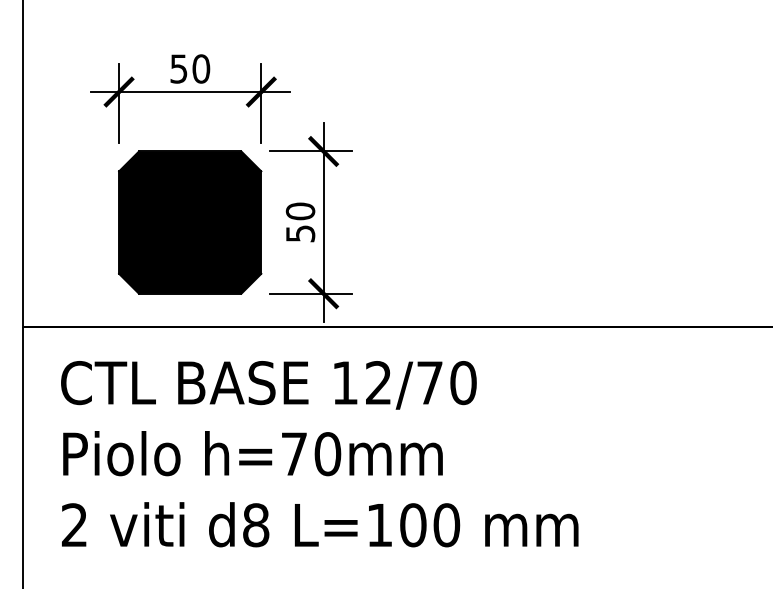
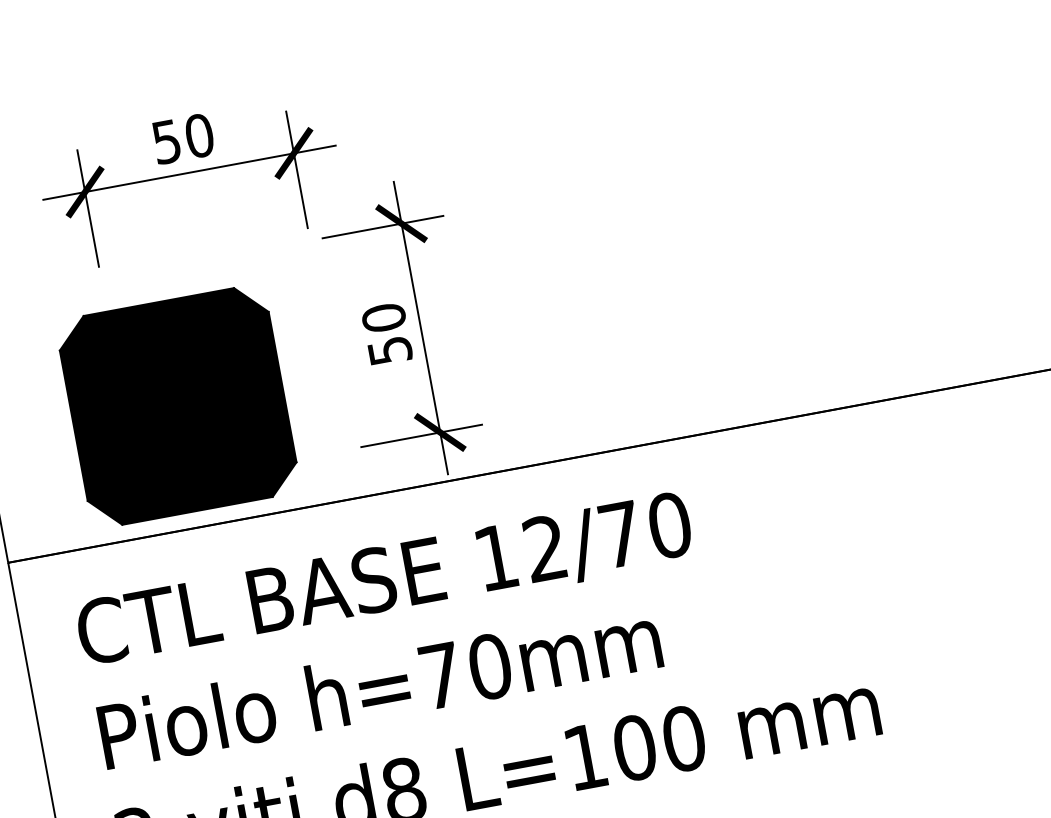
part: (190, 222) -> (178, 406), moved

